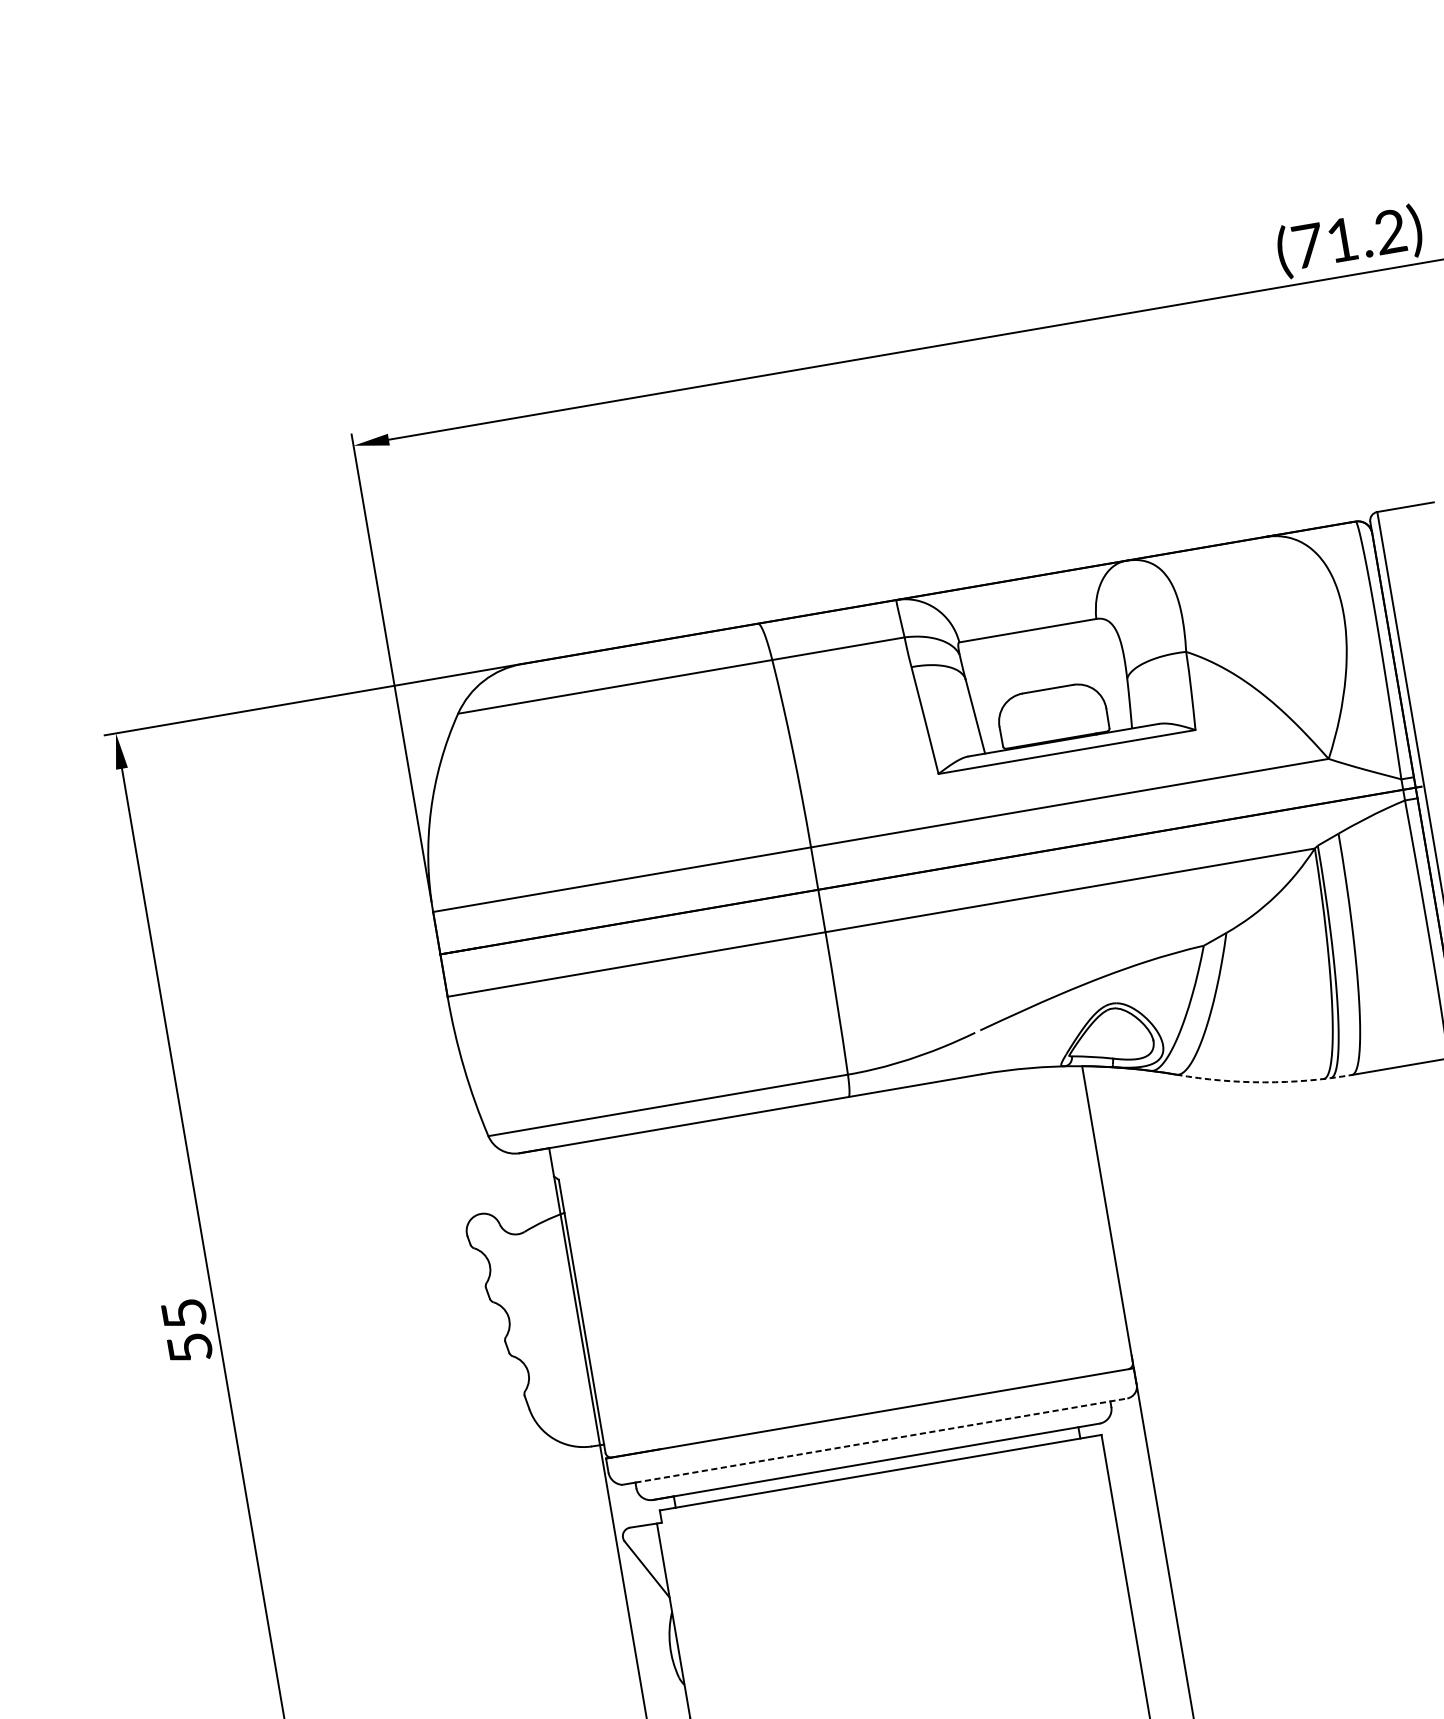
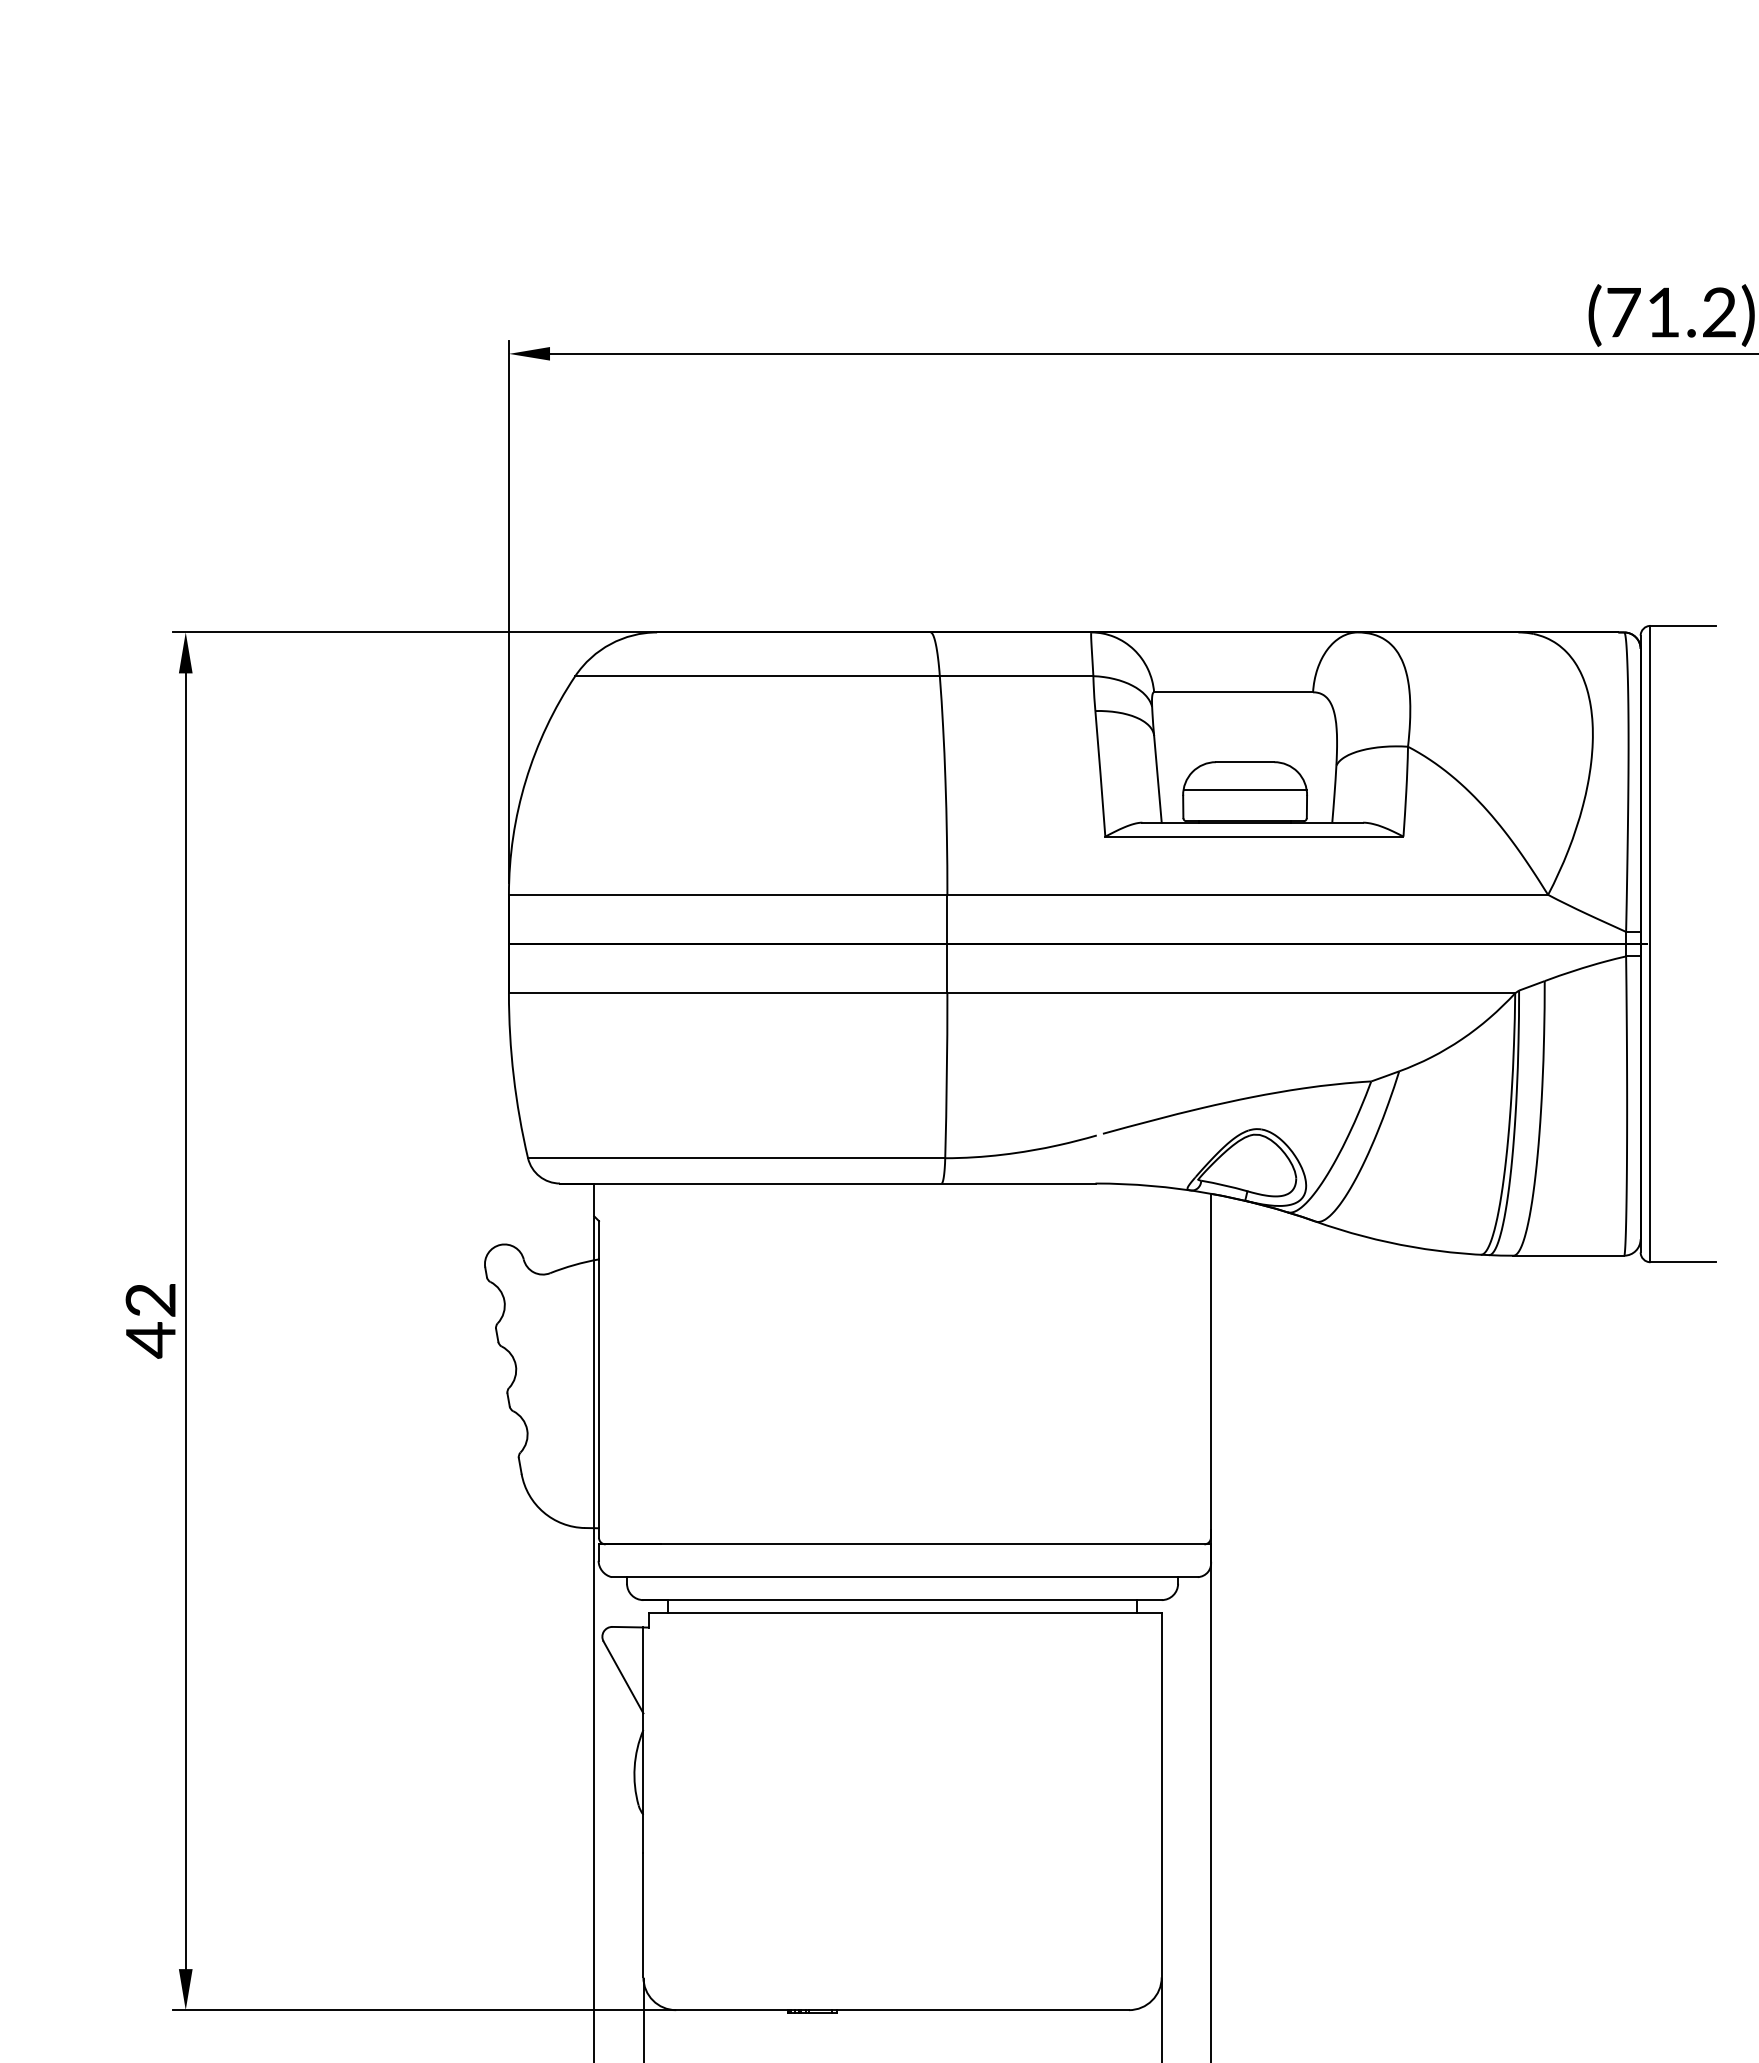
line: (1051, 713) -> (1244, 790), added
arc: (1264, 1082) -> (1413, 1247), dashed -> solid
text: (187, 1332) -> (150, 1321), 55 -> 42
line: (881, 1440) -> (912, 1577), dashed -> solid

